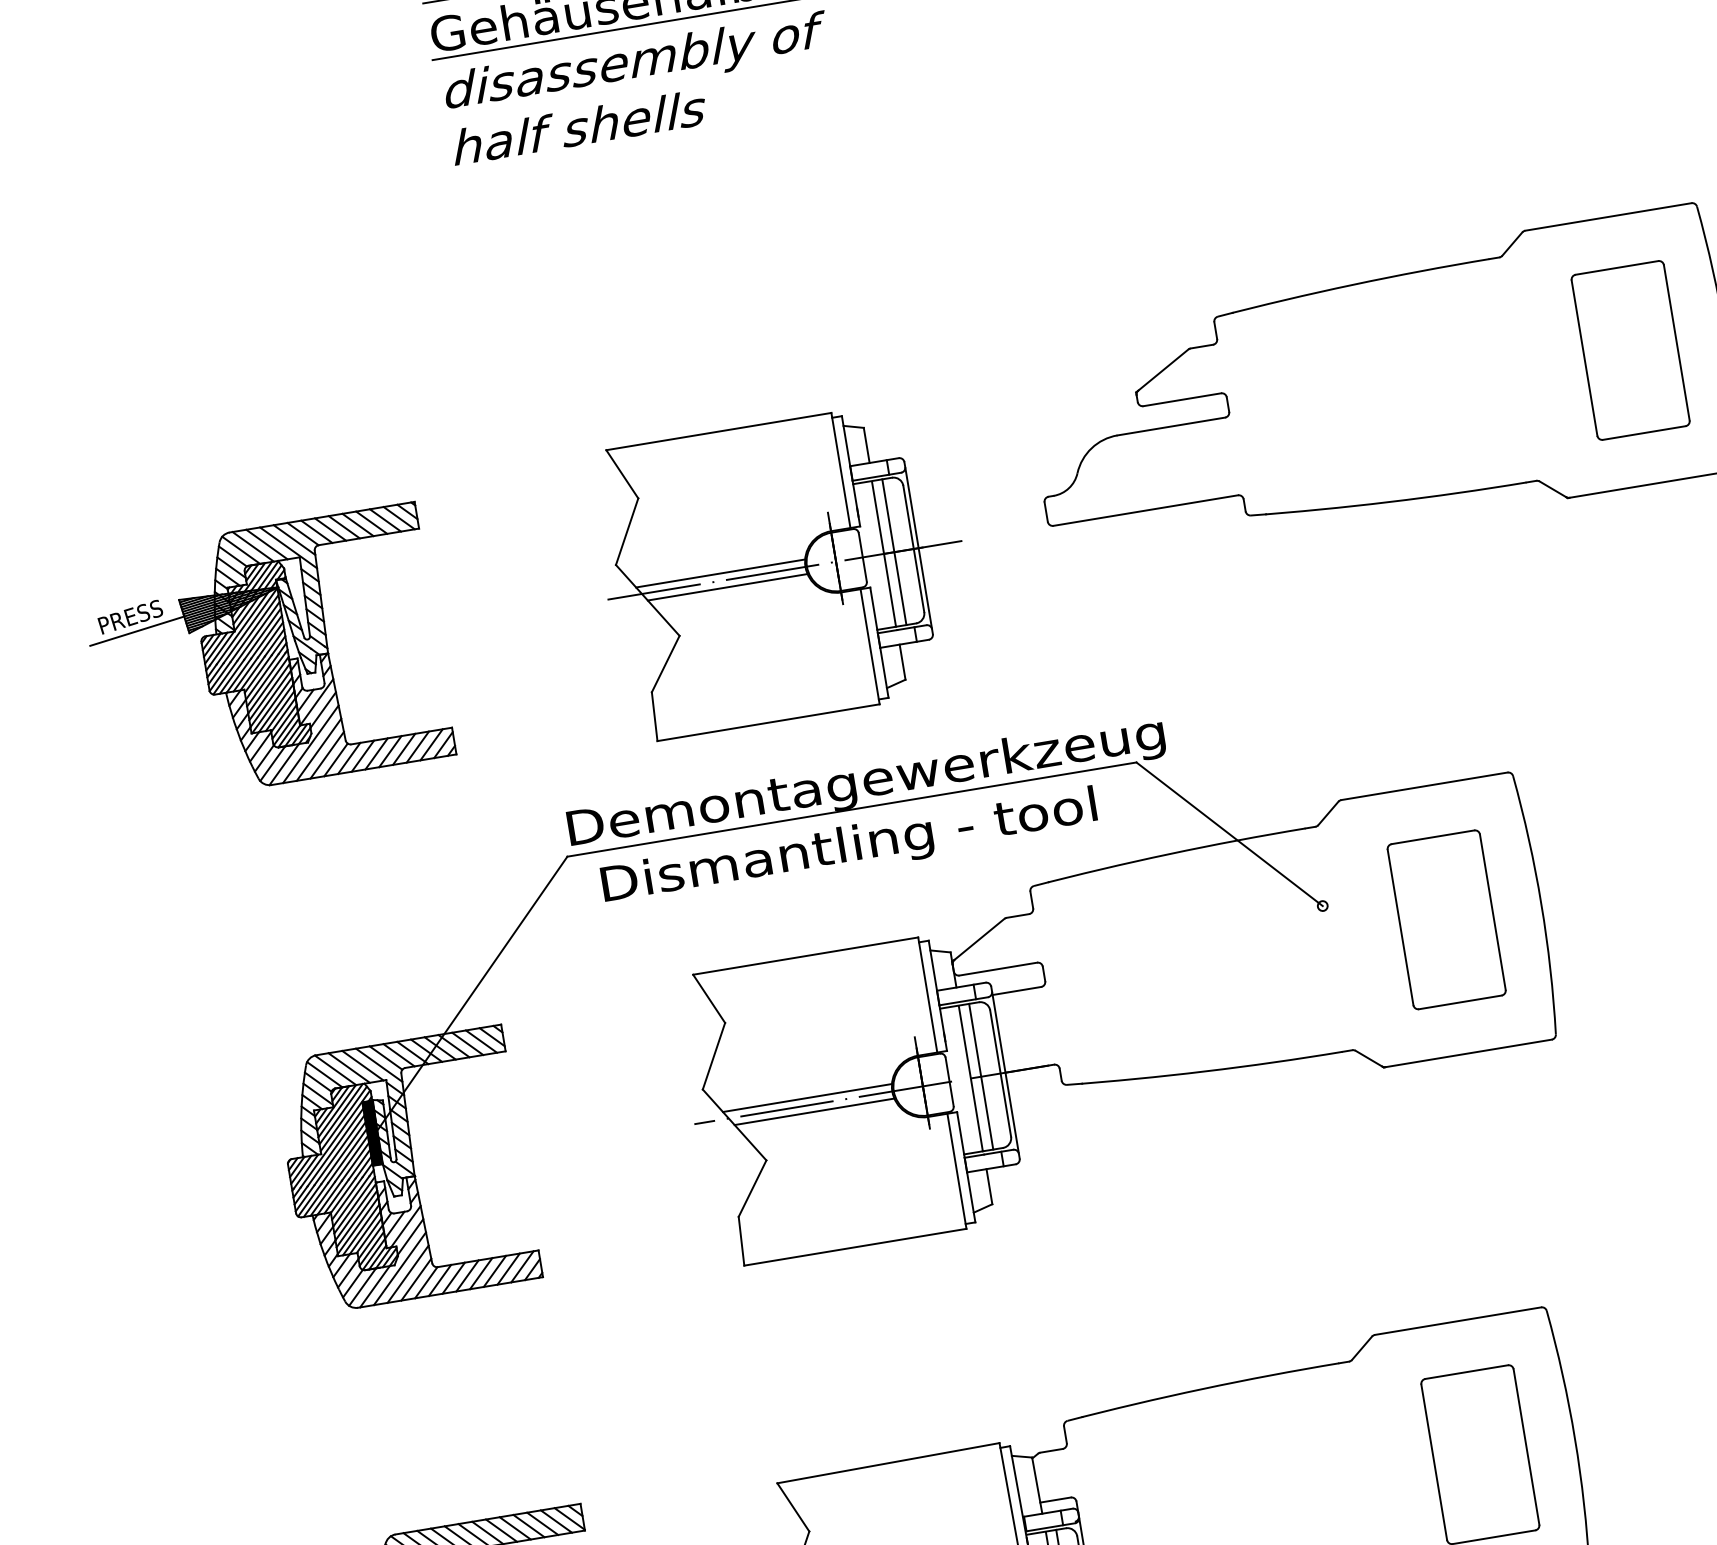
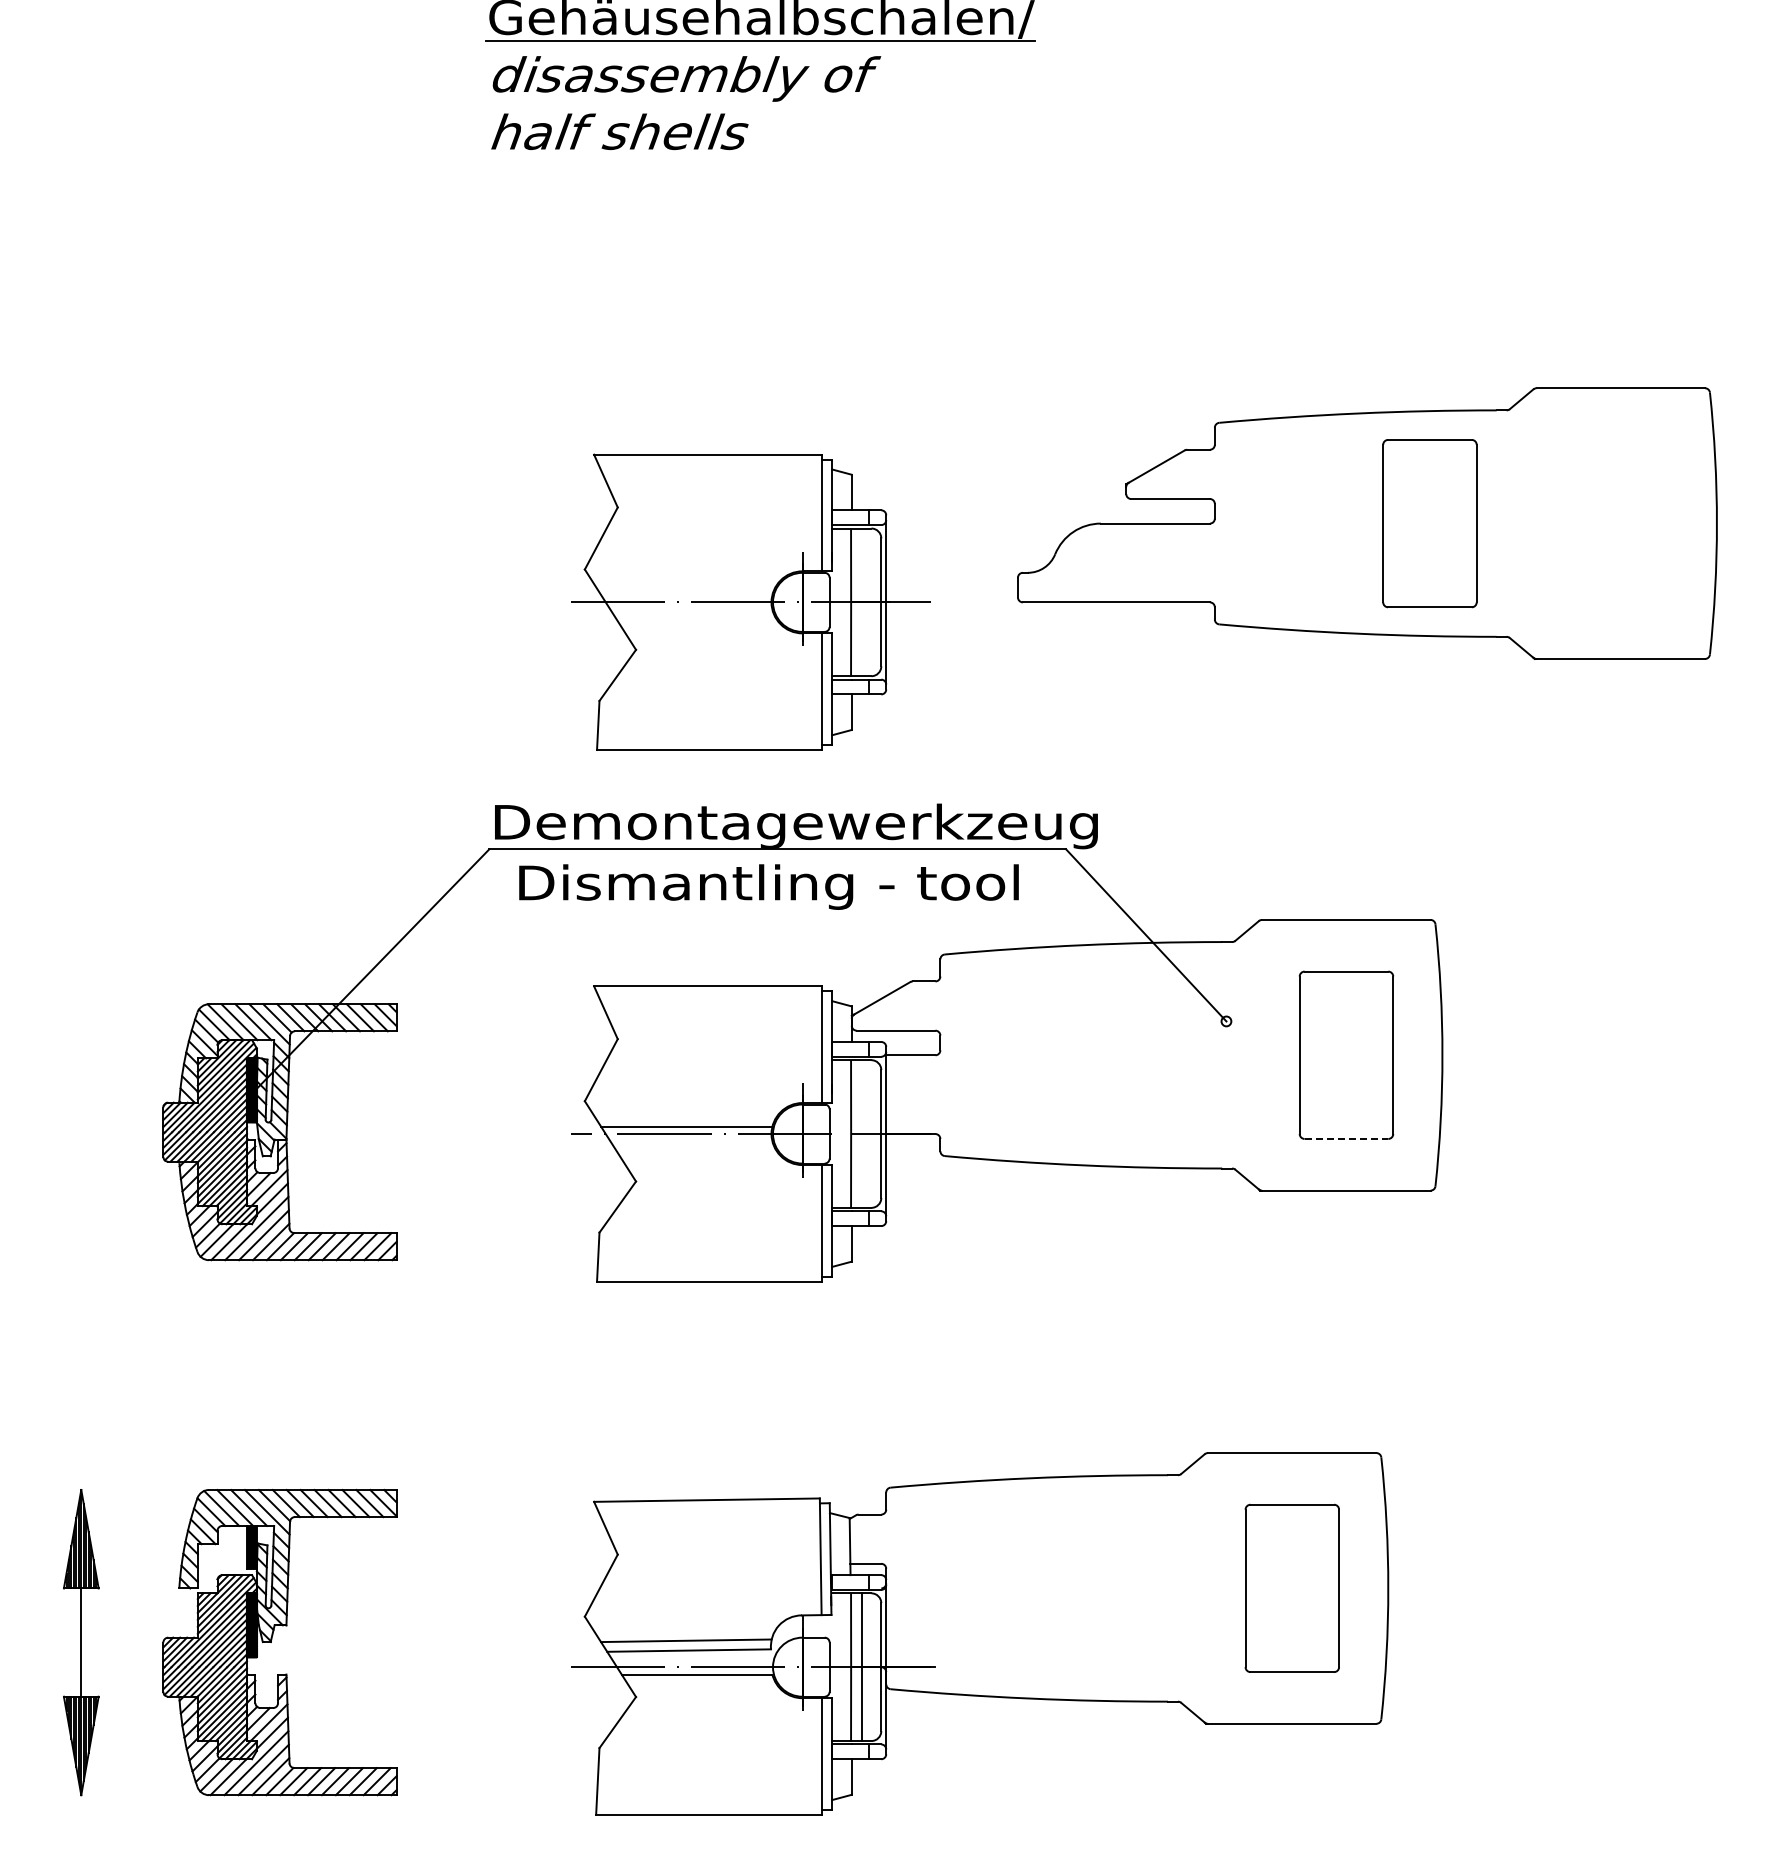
part: (1630, 350) -> (1429, 523), moved
line: (894, 552) -> (861, 602), removed
line: (720, 573) -> (686, 594), removed
line: (727, 587) -> (691, 609), removed
part: (265, 656) -> (224, 602), removed
line: (1460, 1001) -> (1346, 1138), solid -> dashed
line: (981, 1076) -> (861, 1133), removed
line: (814, 1111) -> (691, 1141), removed

